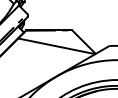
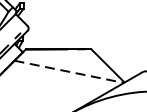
line: (57, 46) -> (70, 72), solid -> dashed

